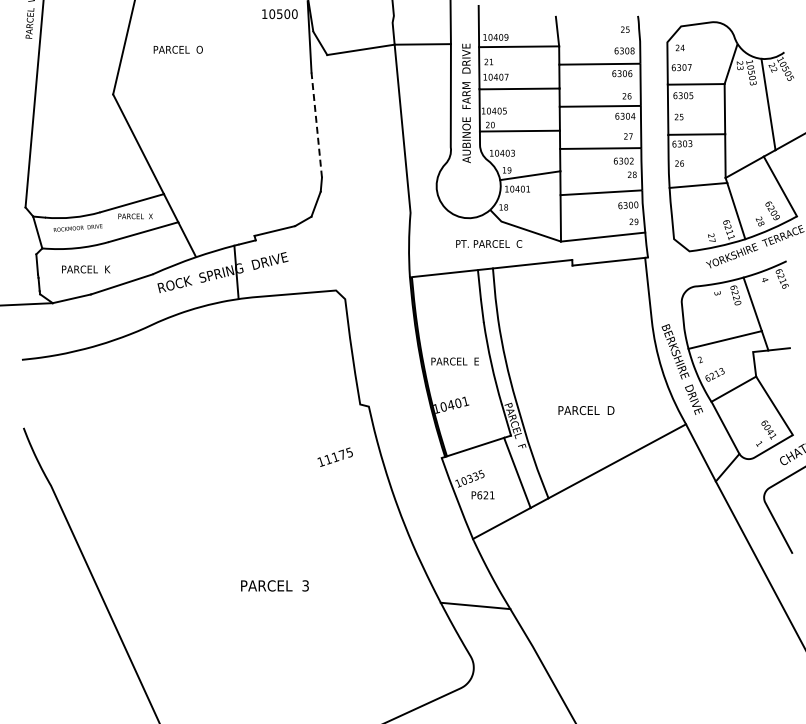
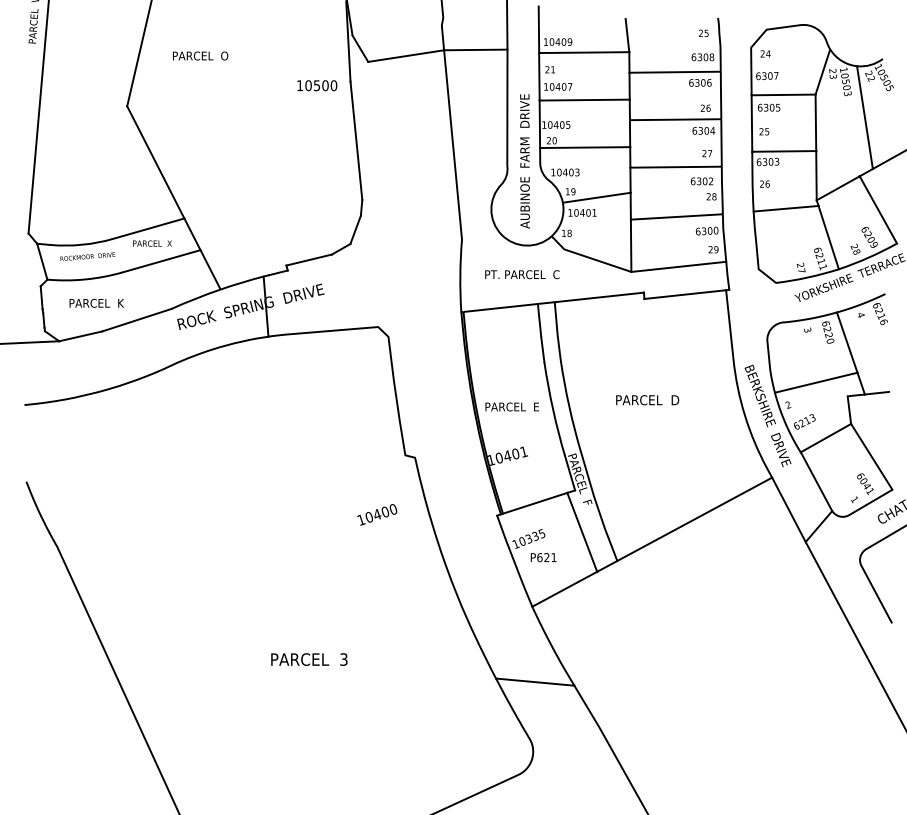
text: (279, 14) -> (316, 86), moved
text: (466, 103) -> (524, 161), moved
line: (316, 125) -> (356, 141), dashed -> solid
text: (489, 243) -> (522, 274), moved
text: (586, 410) -> (647, 400), moved
text: (338, 455) -> (380, 512), 11175 -> 10400

